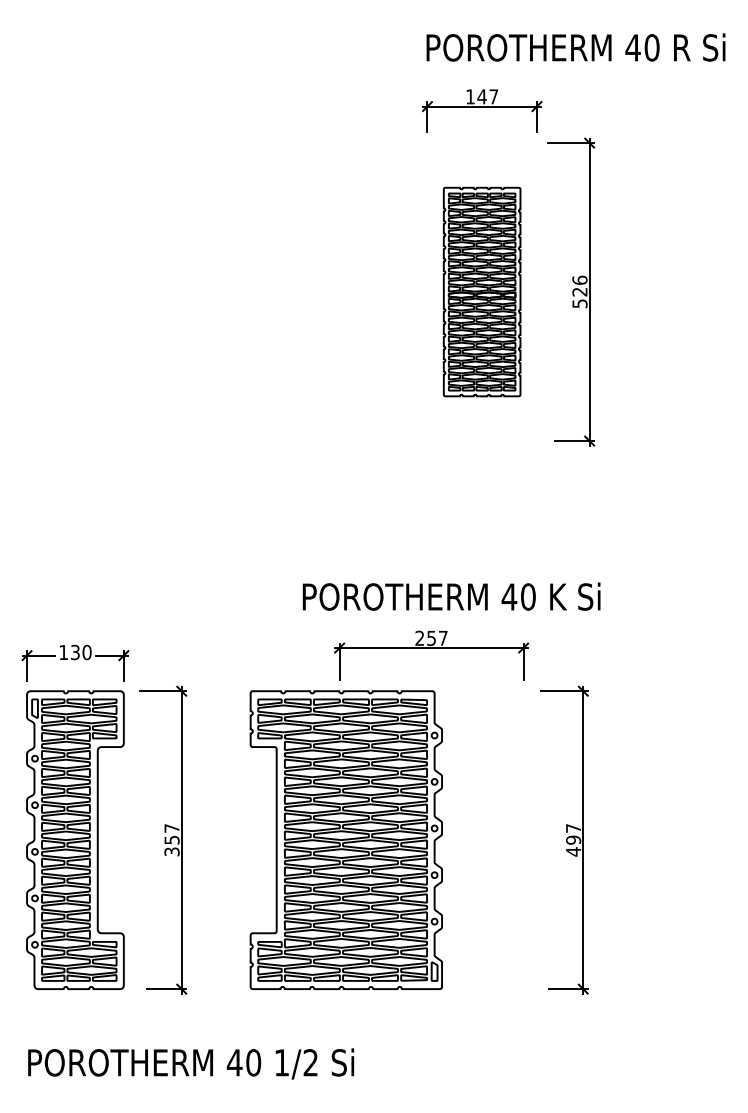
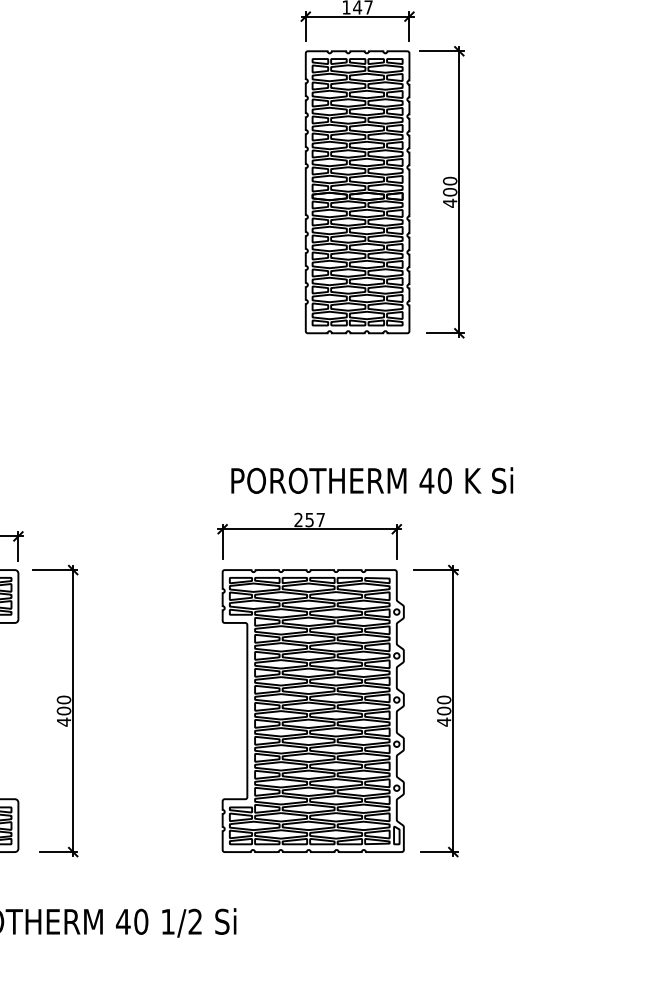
part: (481, 291) -> (356, 191), size x1.43
text: (579, 291) -> (449, 191), 526 -> 400
text: (451, 596) -> (372, 480), moved
text: (573, 833) -> (444, 704), 497 -> 400
text: (171, 839) -> (63, 710), 357 -> 400
part: (345, 839) -> (312, 710), moved

